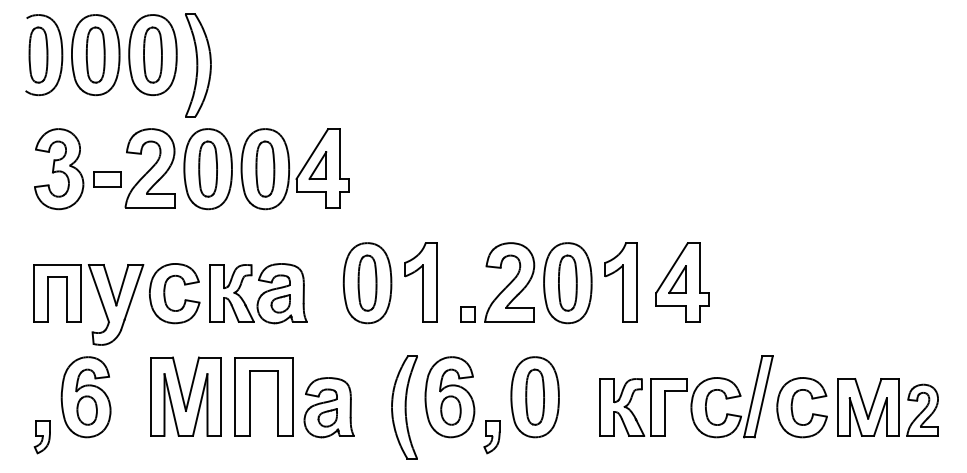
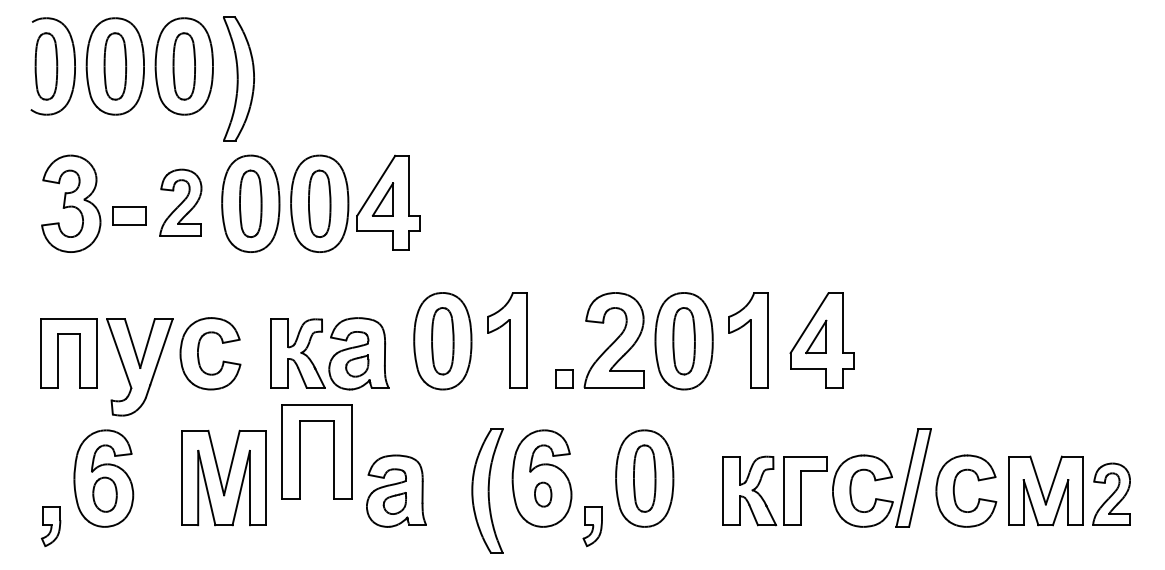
part: (149, 168) -> (180, 202), size x0.7
part: (257, 293) -> (329, 353), moved
part: (250, 396) -> (300, 451), moved
part: (450, 410) -> (542, 494), size x0.7

